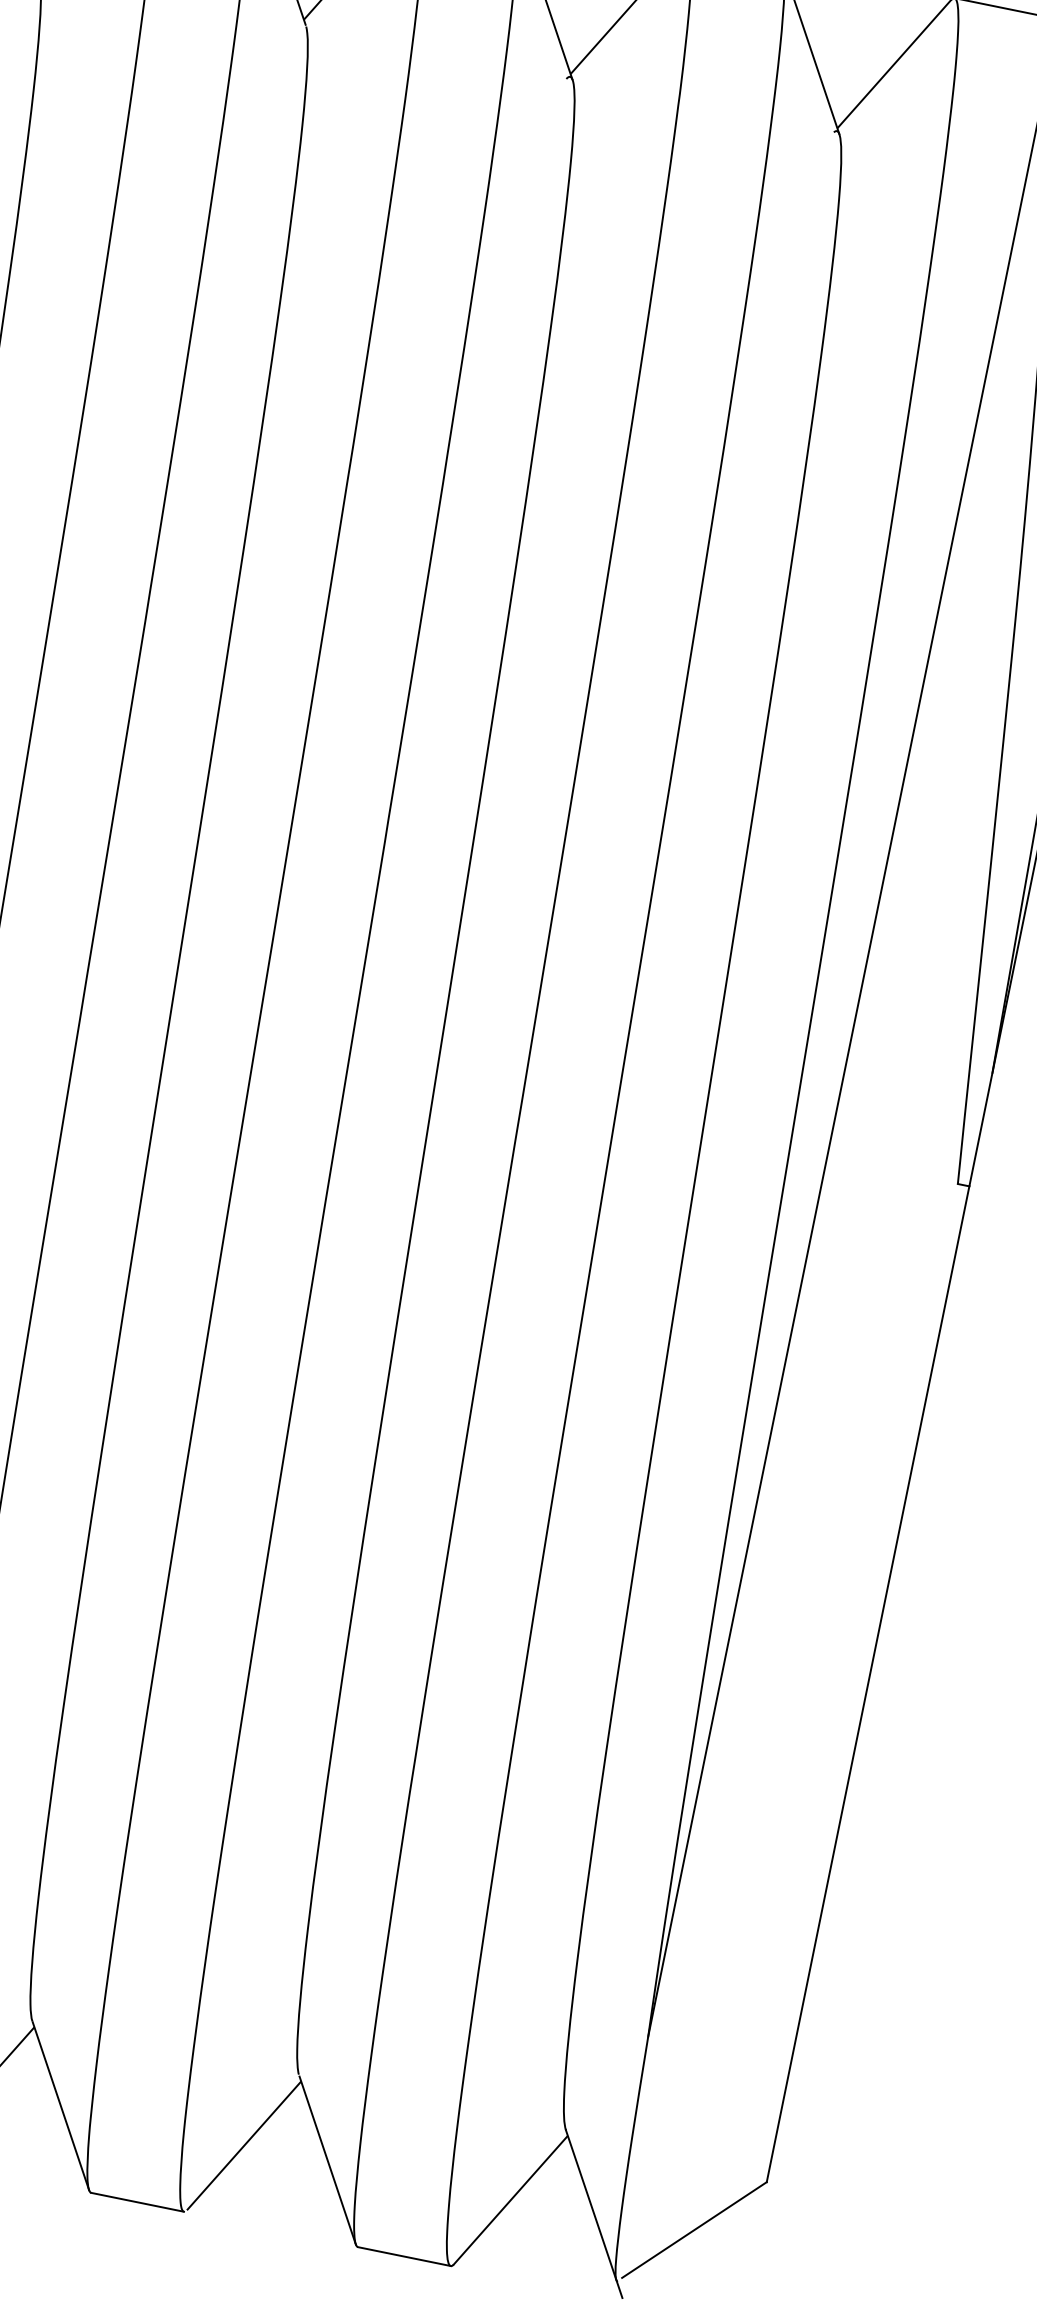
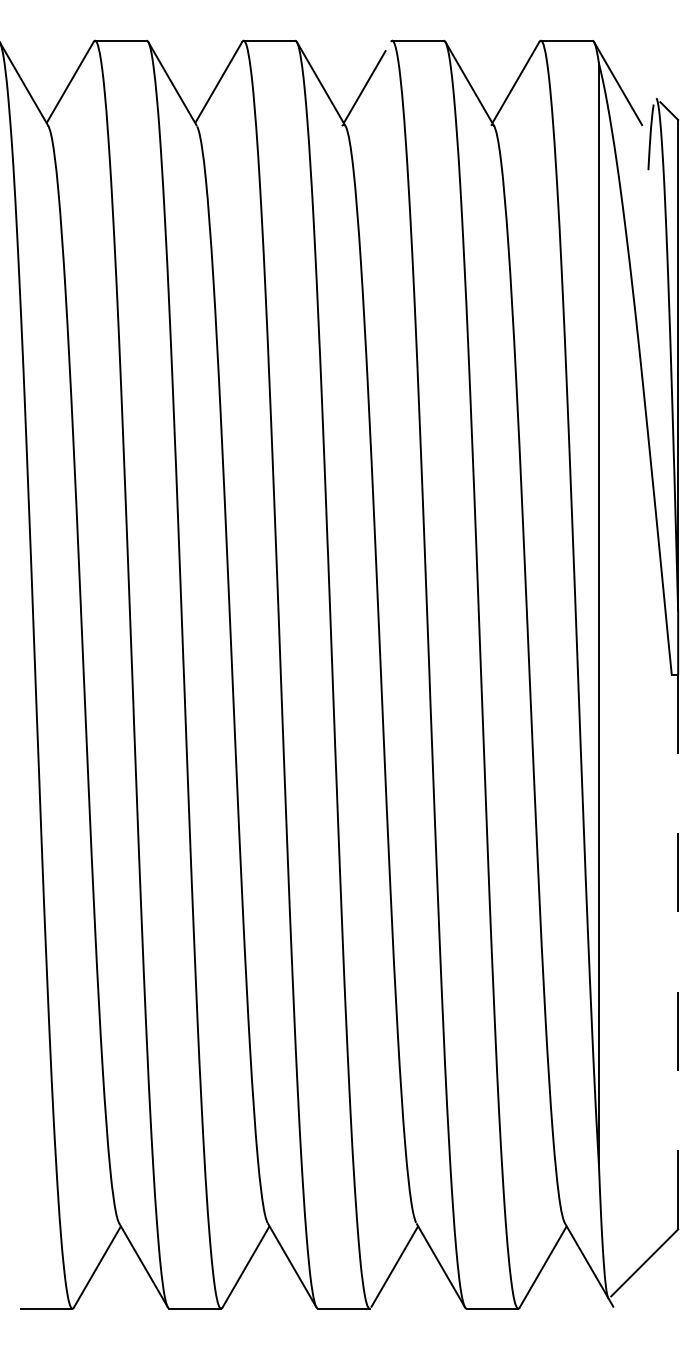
line: (868, 1685) -> (678, 952), solid -> dashed

